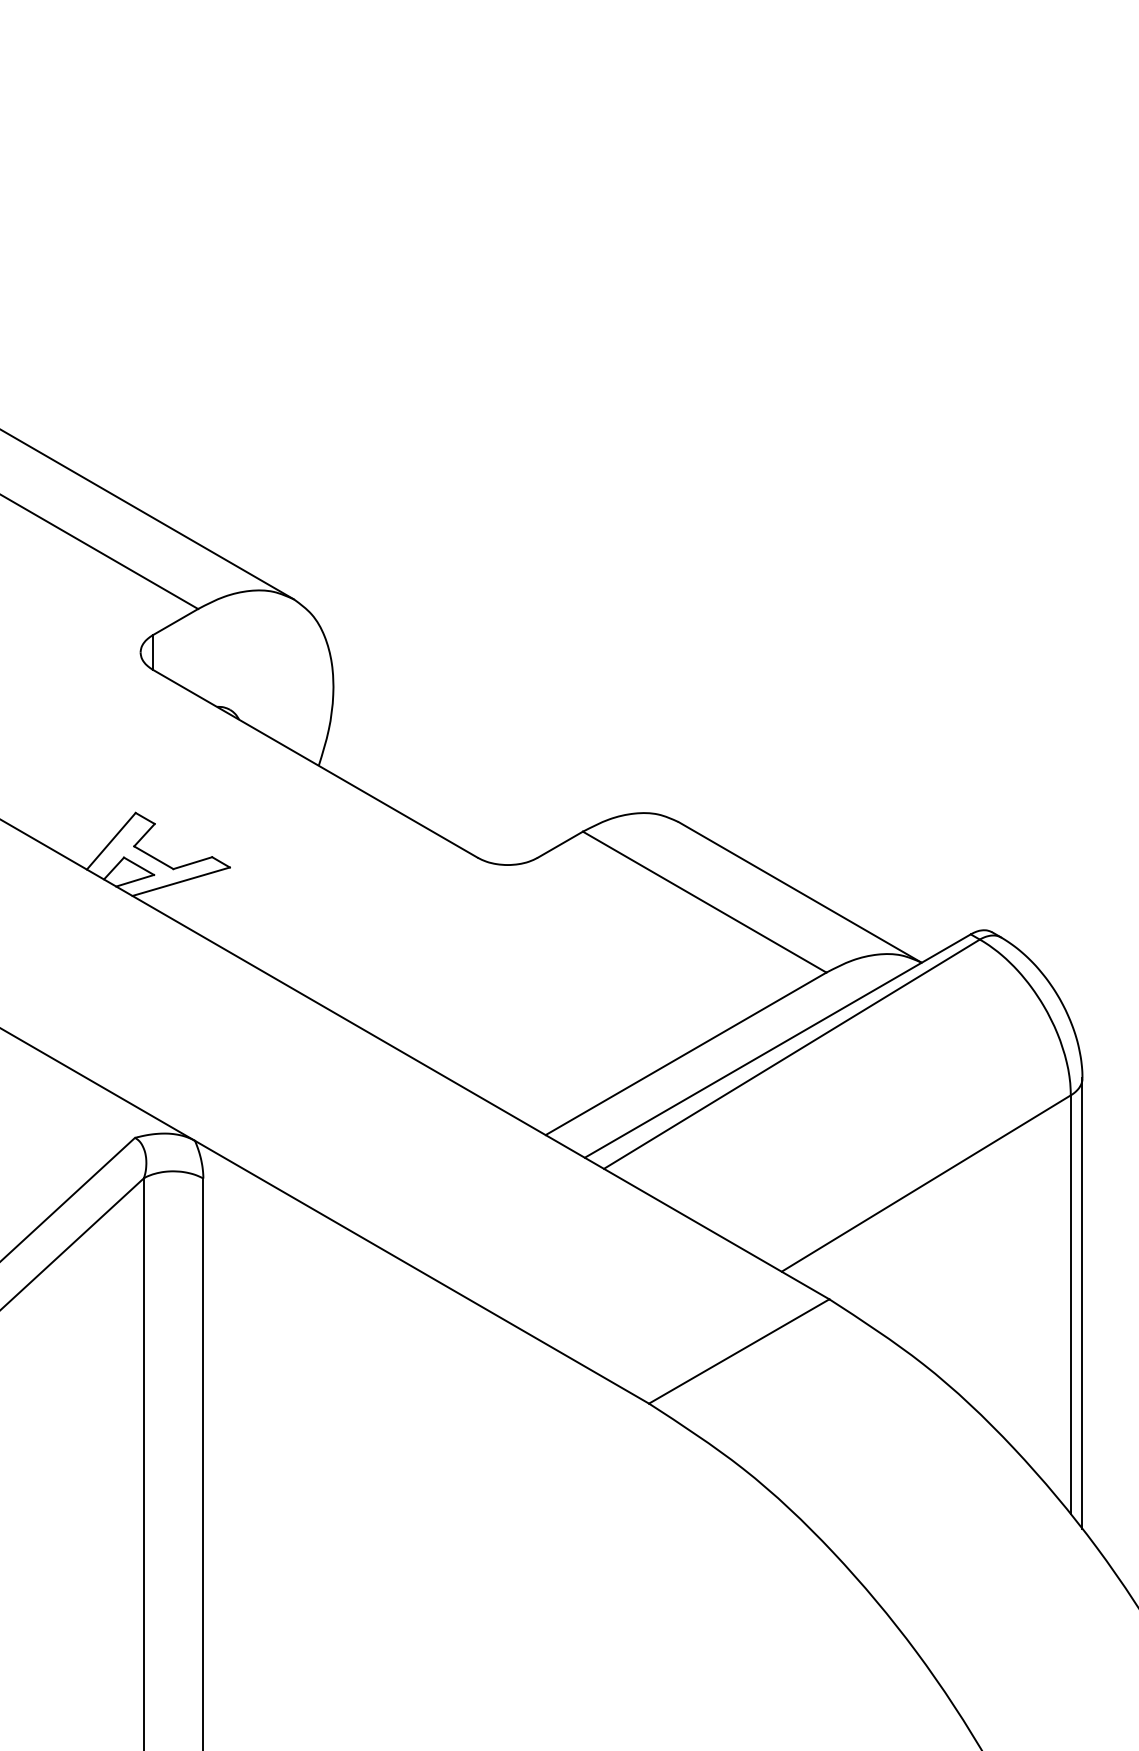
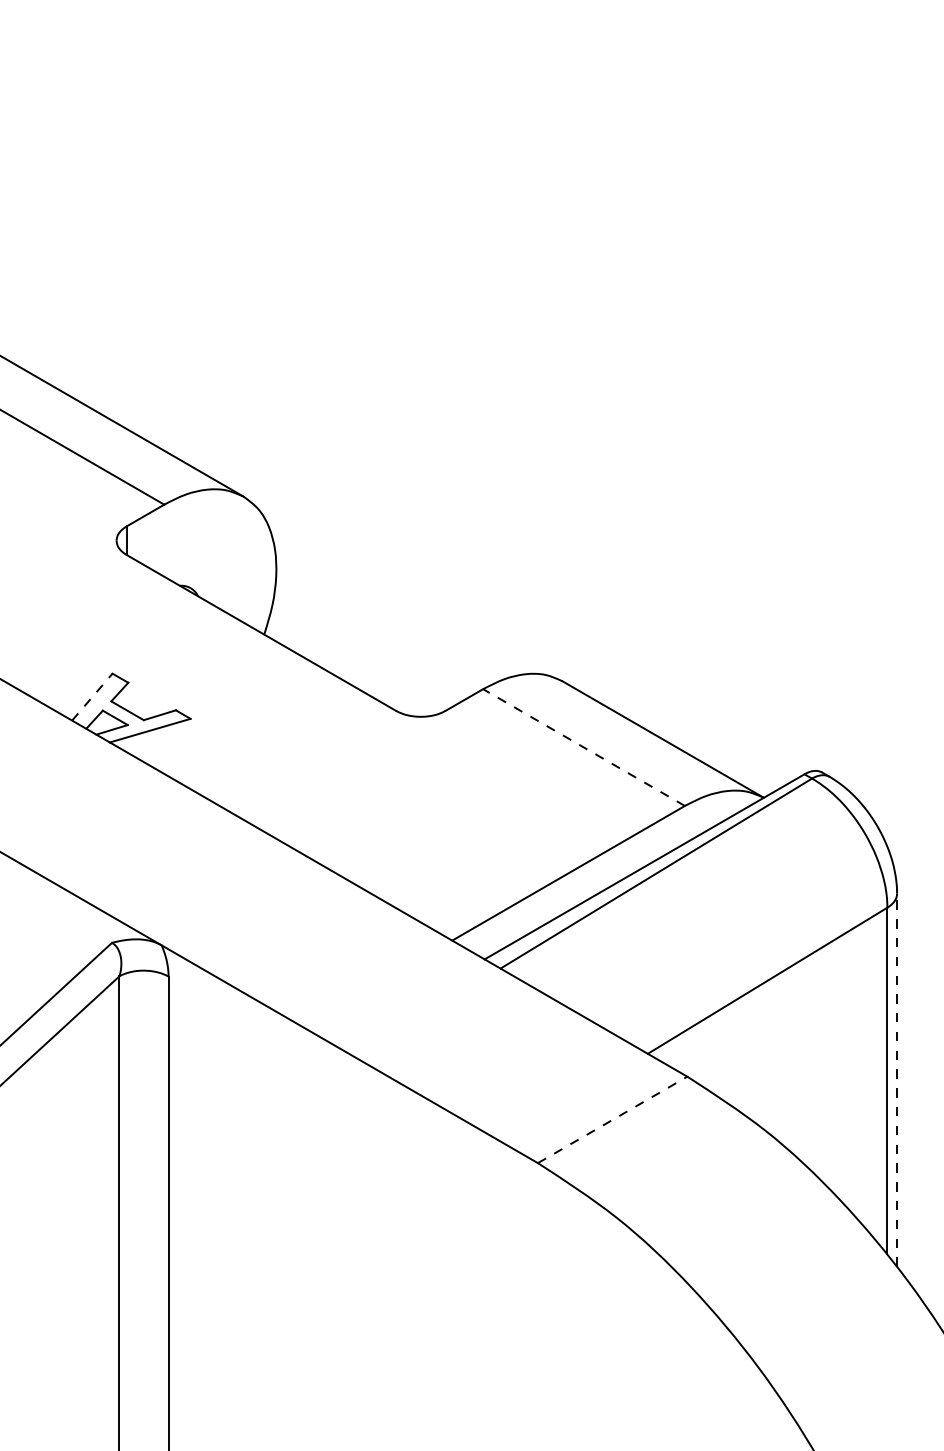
line: (111, 841) -> (92, 697), solid -> dashed
line: (705, 902) -> (584, 747), solid -> dashed
line: (1082, 1303) -> (897, 1080), solid -> dashed
line: (740, 1350) -> (613, 1119), solid -> dashed

